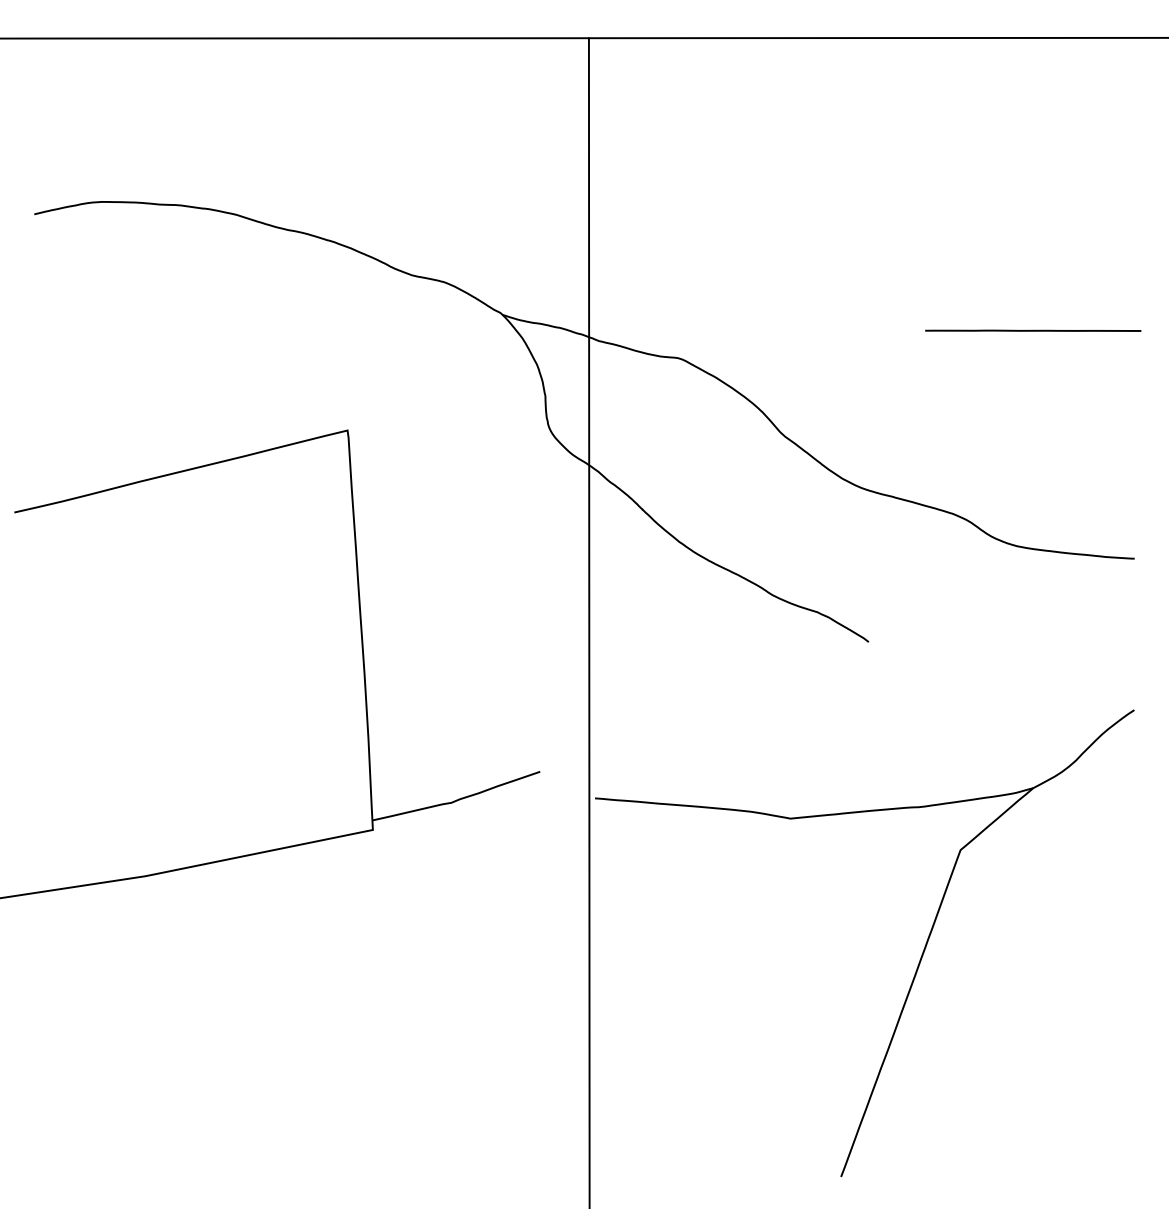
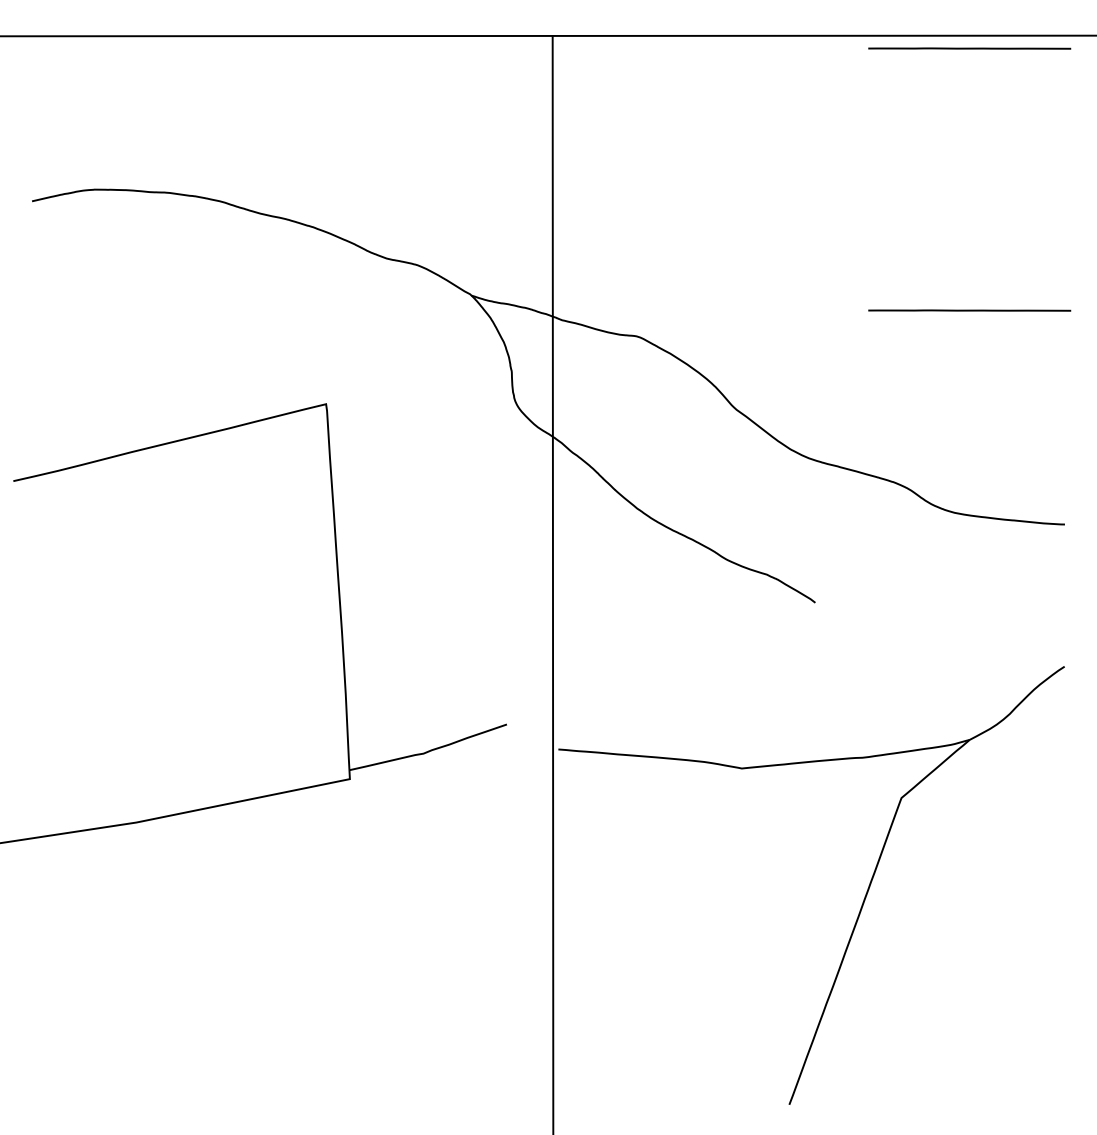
line: (1033, 51) -> (969, 48), added

